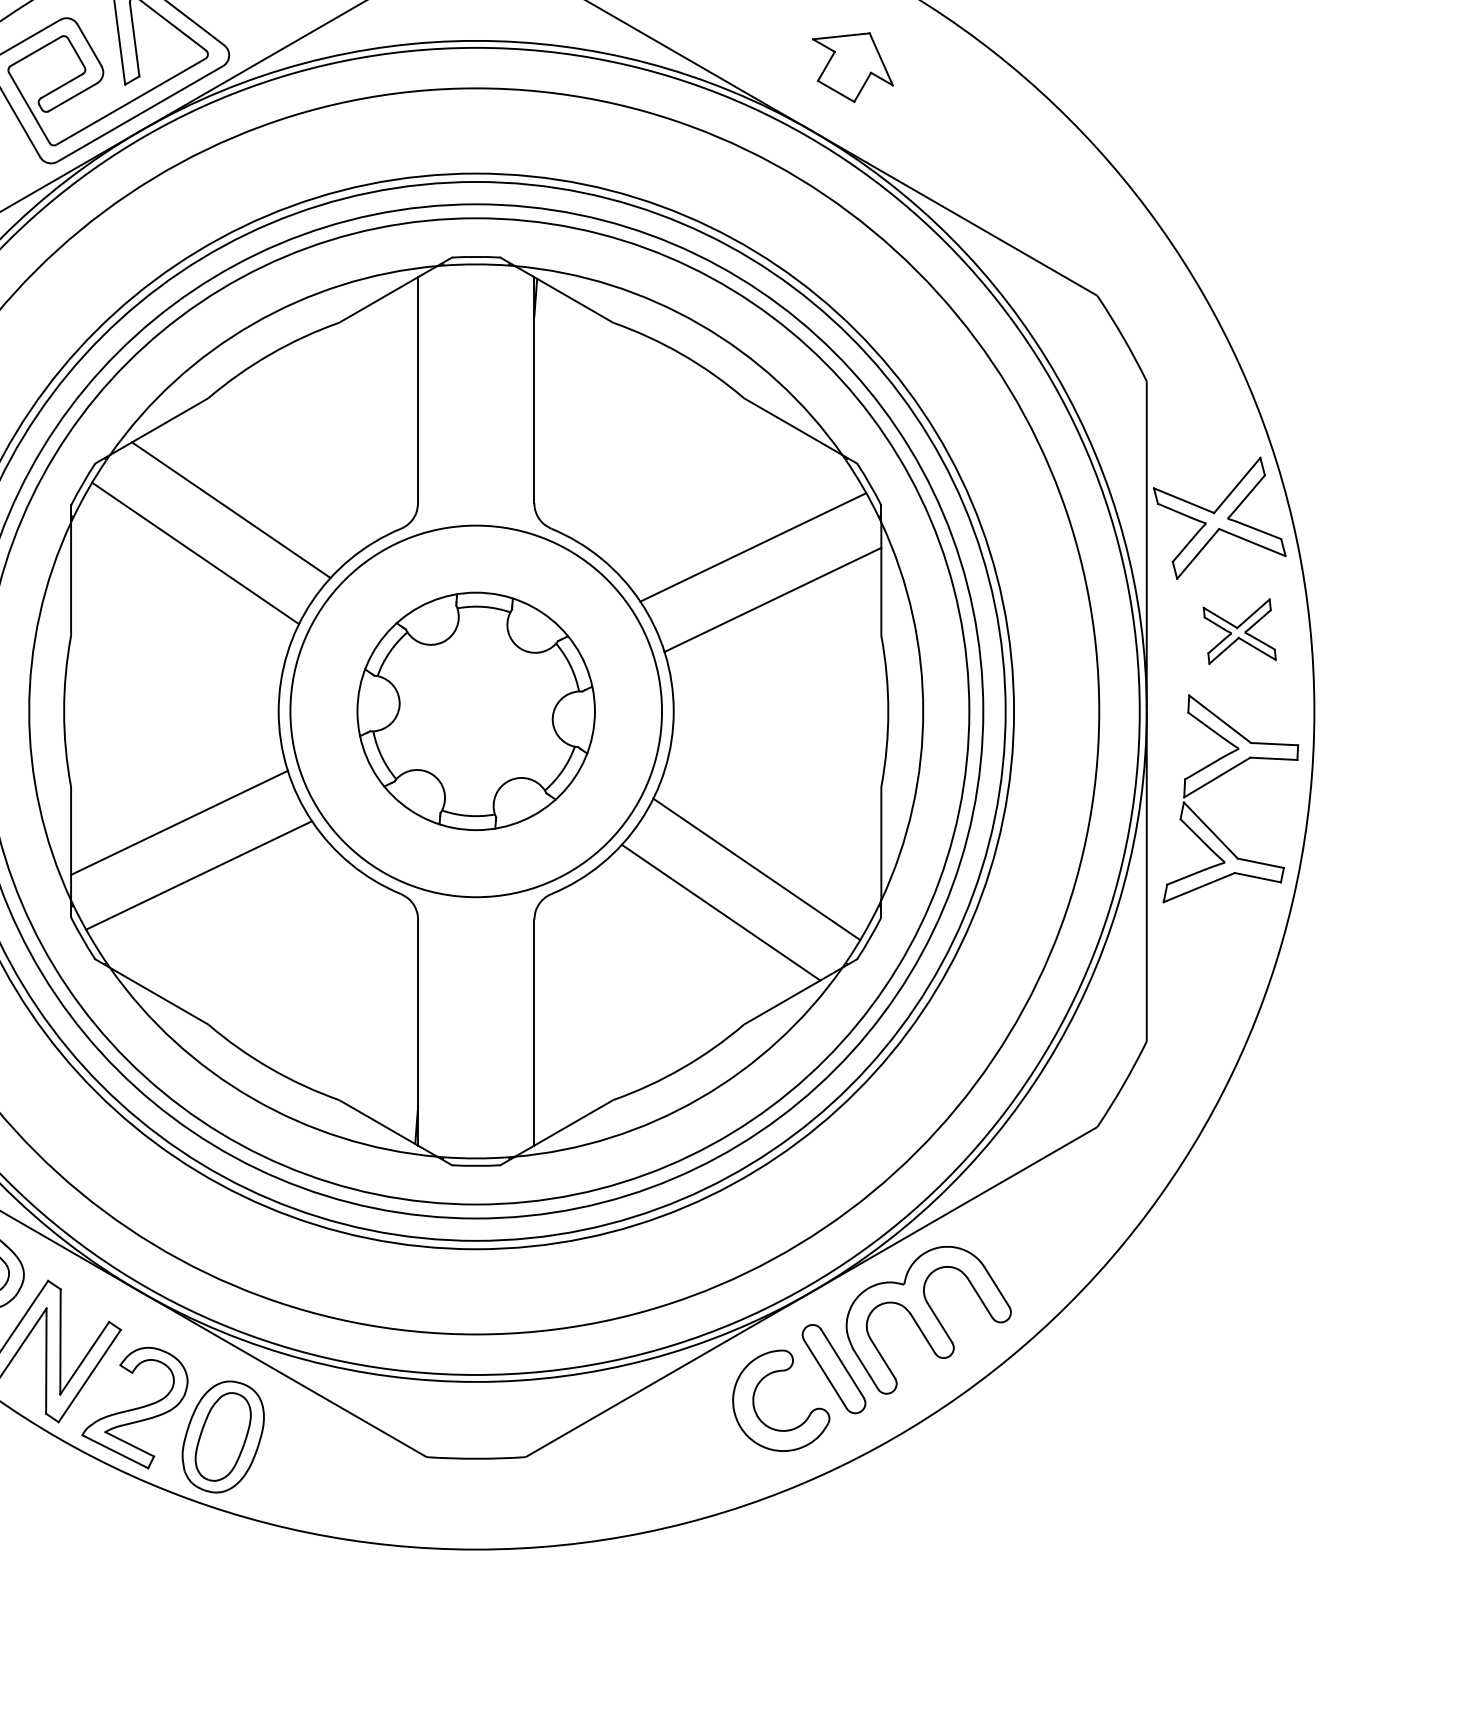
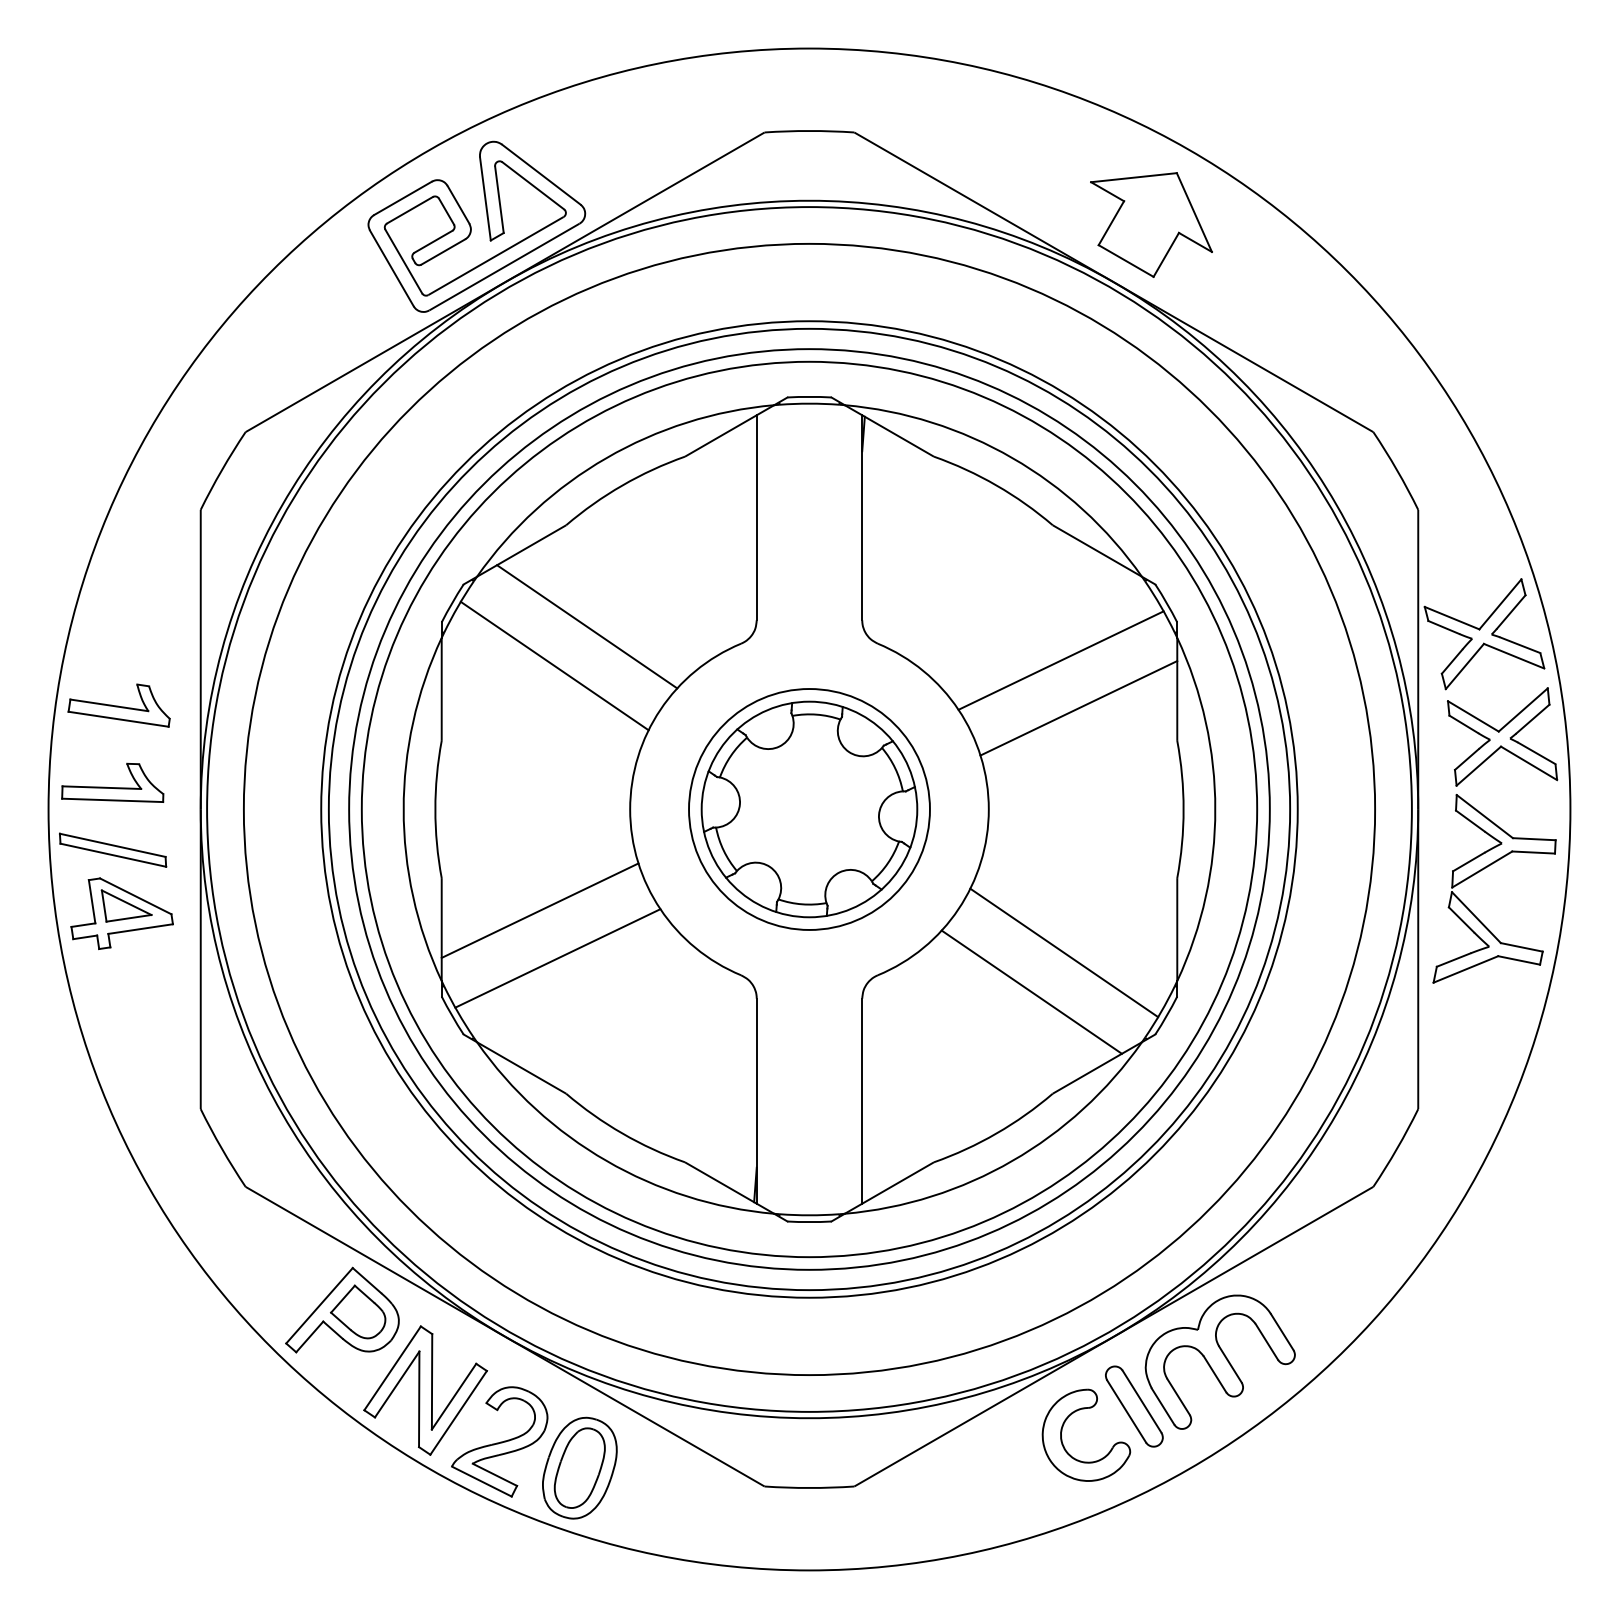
part: (852, 67) -> (1151, 224), size x1.67
part: (1239, 631) -> (1502, 736), size x1.67
circle: (476, 711) -> (809, 809), size x0.71

